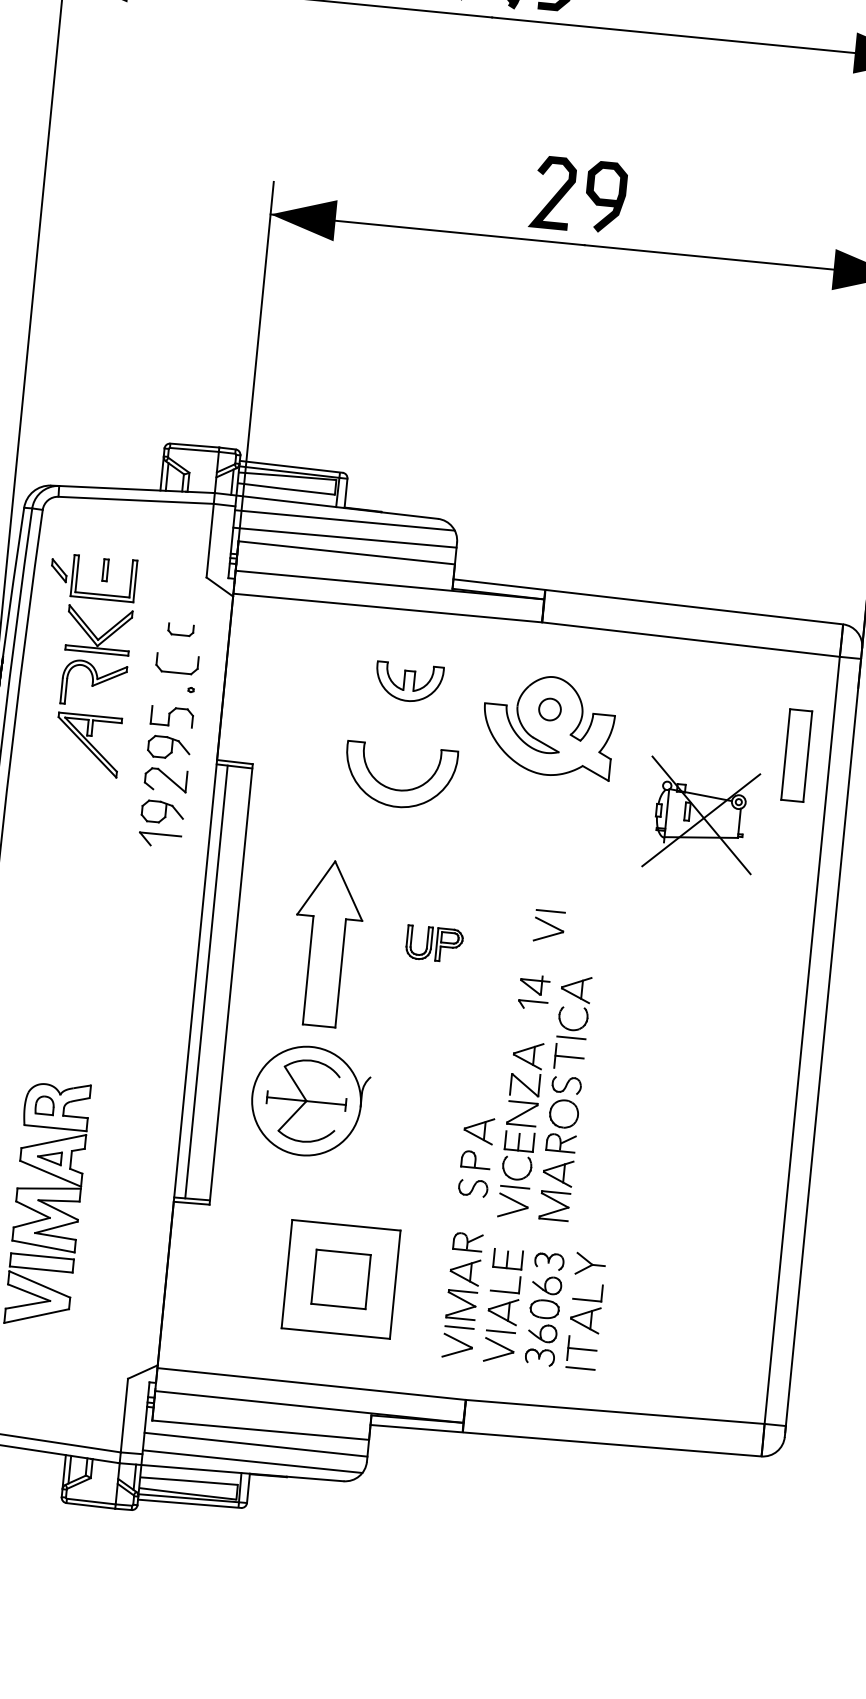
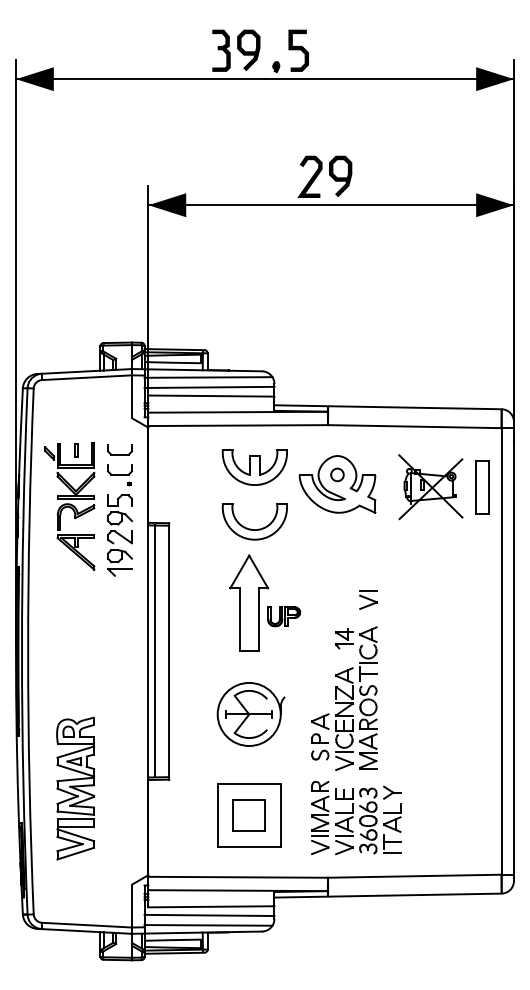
part: (181, 629) -> (120, 449), size x1.67
part: (84, 664) -> (69, 506), moved
part: (408, 682) -> (254, 467), size x1.67
part: (700, 817) -> (430, 487), moved
part: (549, 925) -> (368, 599), moved
part: (327, 941) -> (249, 602), moved
part: (308, 1101) -> (250, 714), moved

